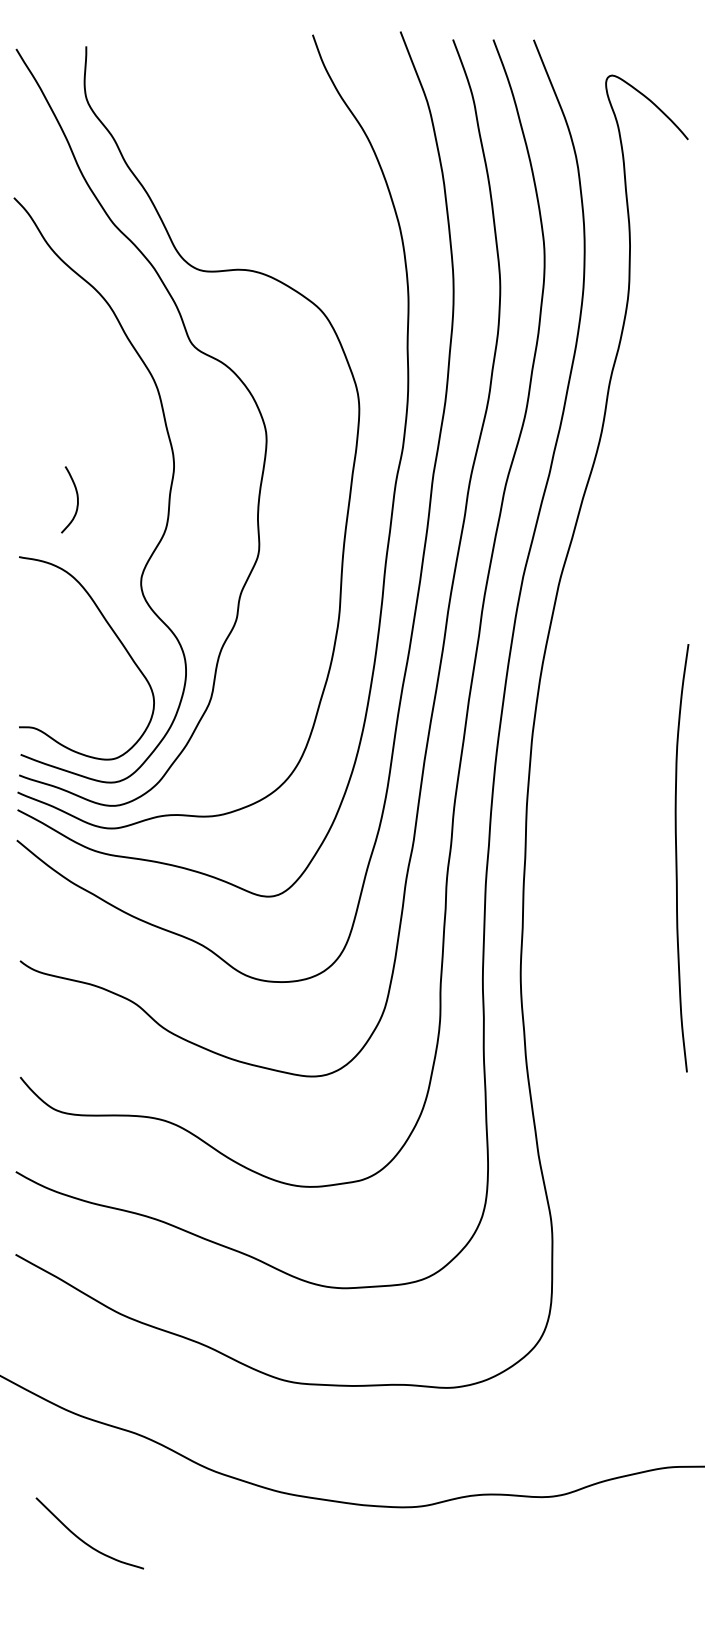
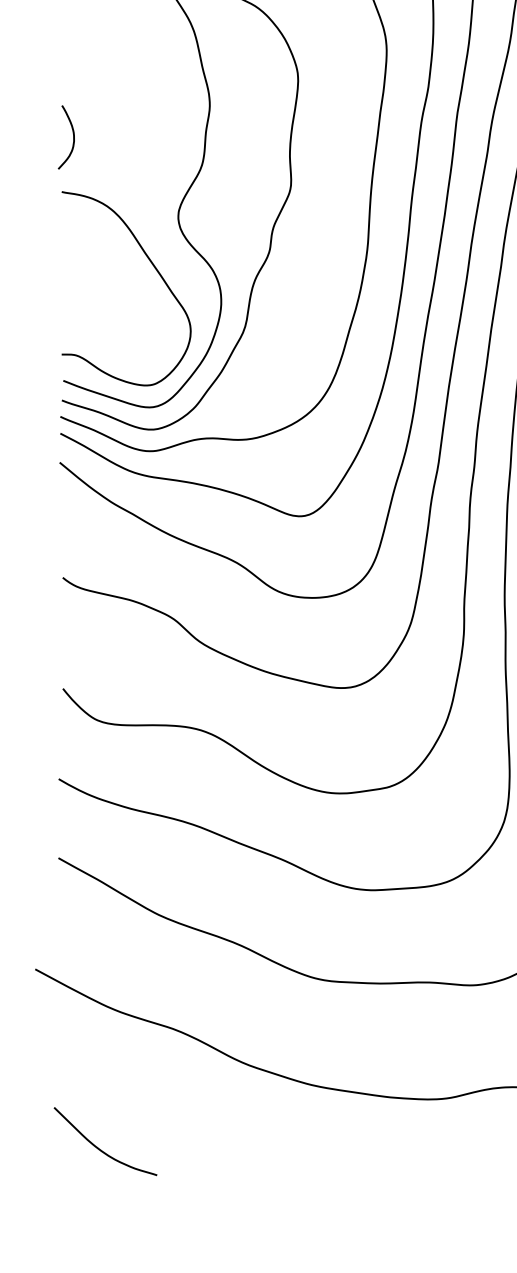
curve: (76, 497) -> (72, 135), moved
curve: (82, 1539) -> (98, 1147), moved

